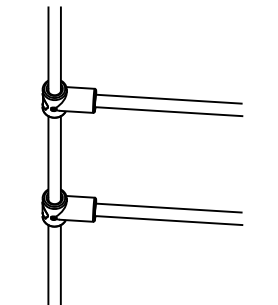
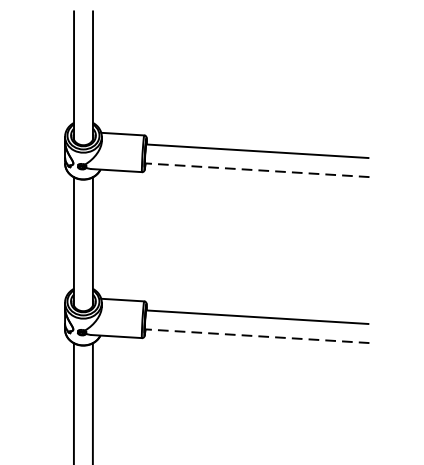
line: (168, 111) -> (256, 170), solid -> dashed
line: (168, 220) -> (256, 336), solid -> dashed

